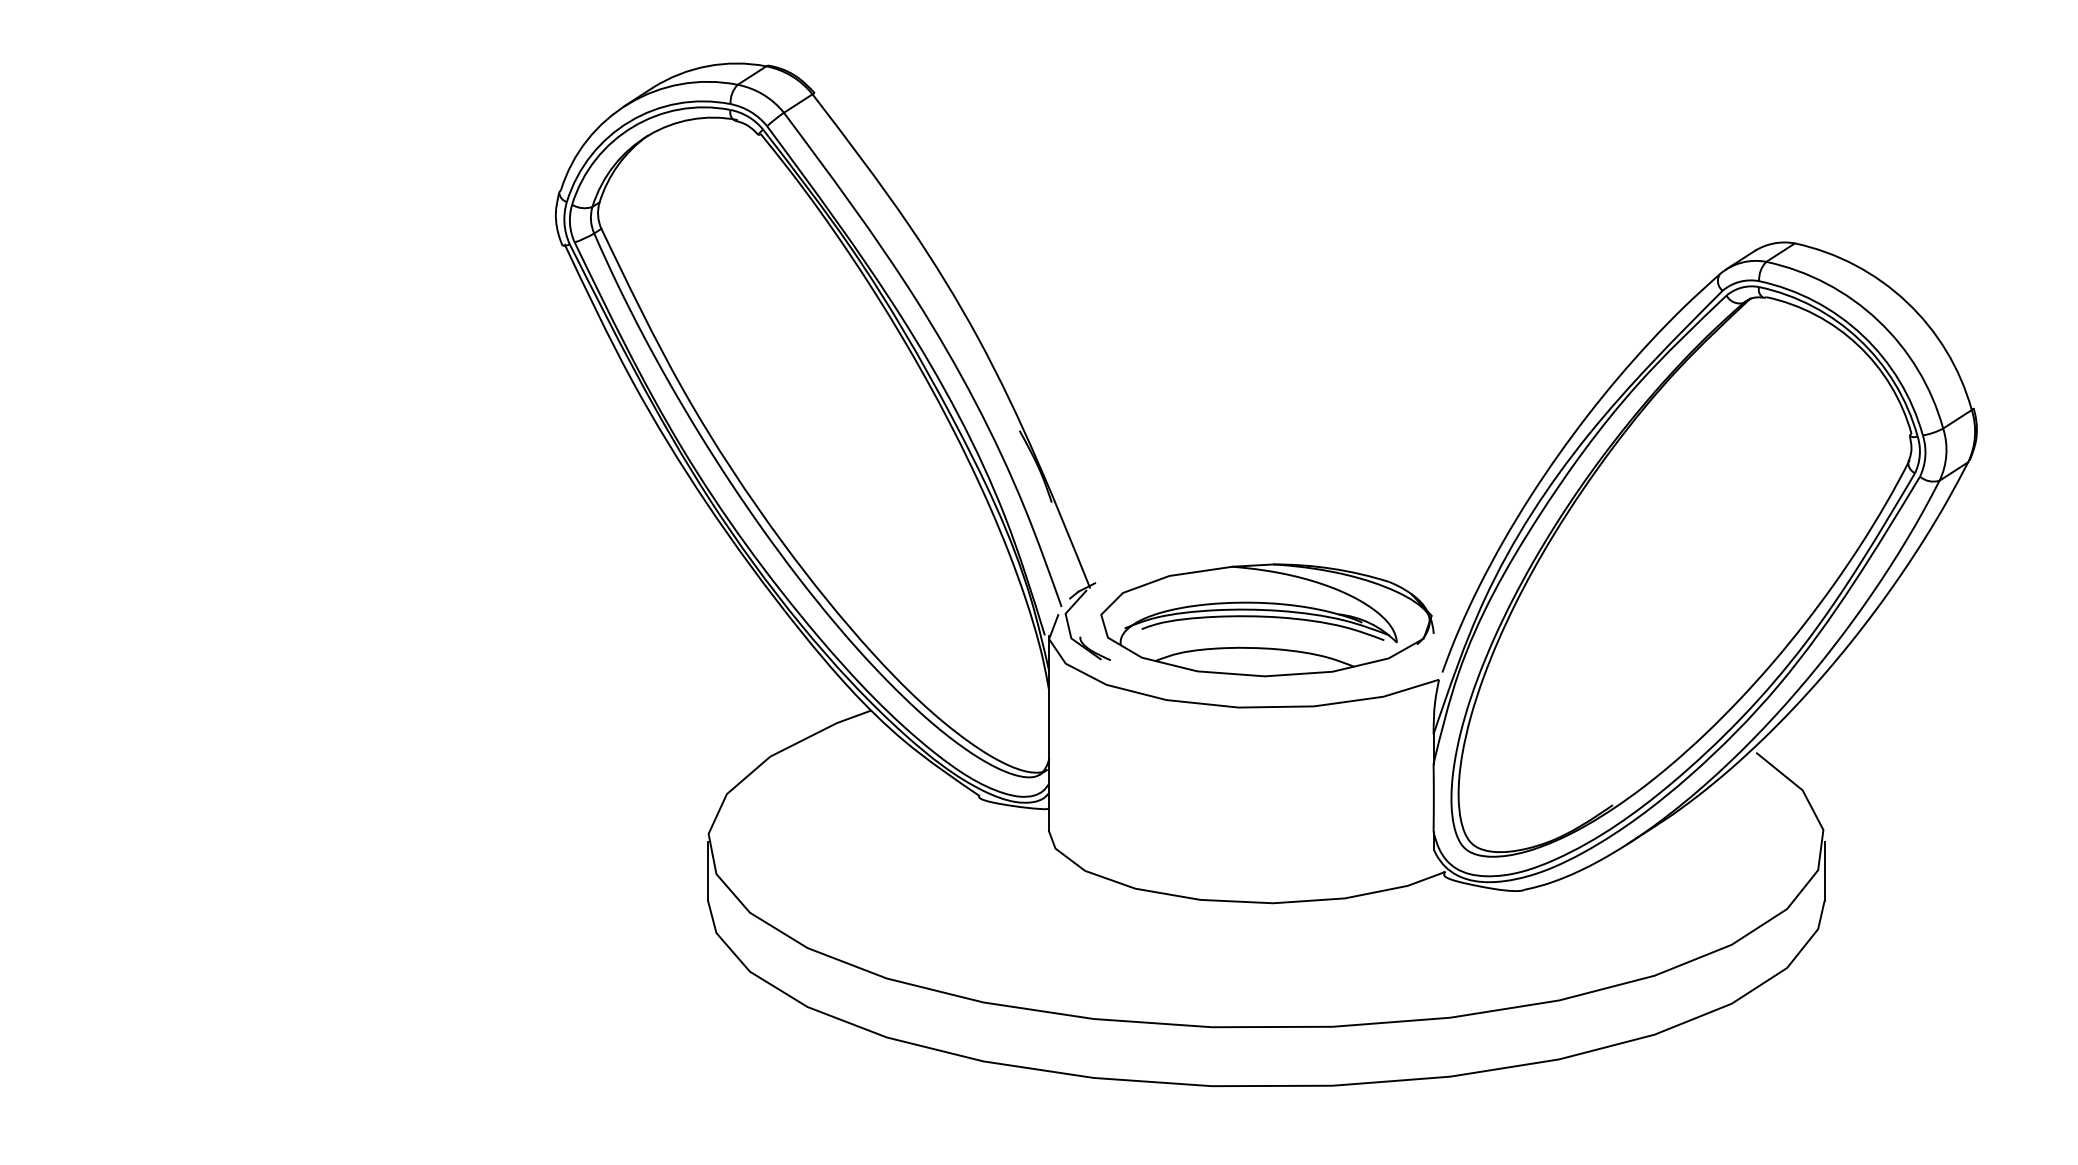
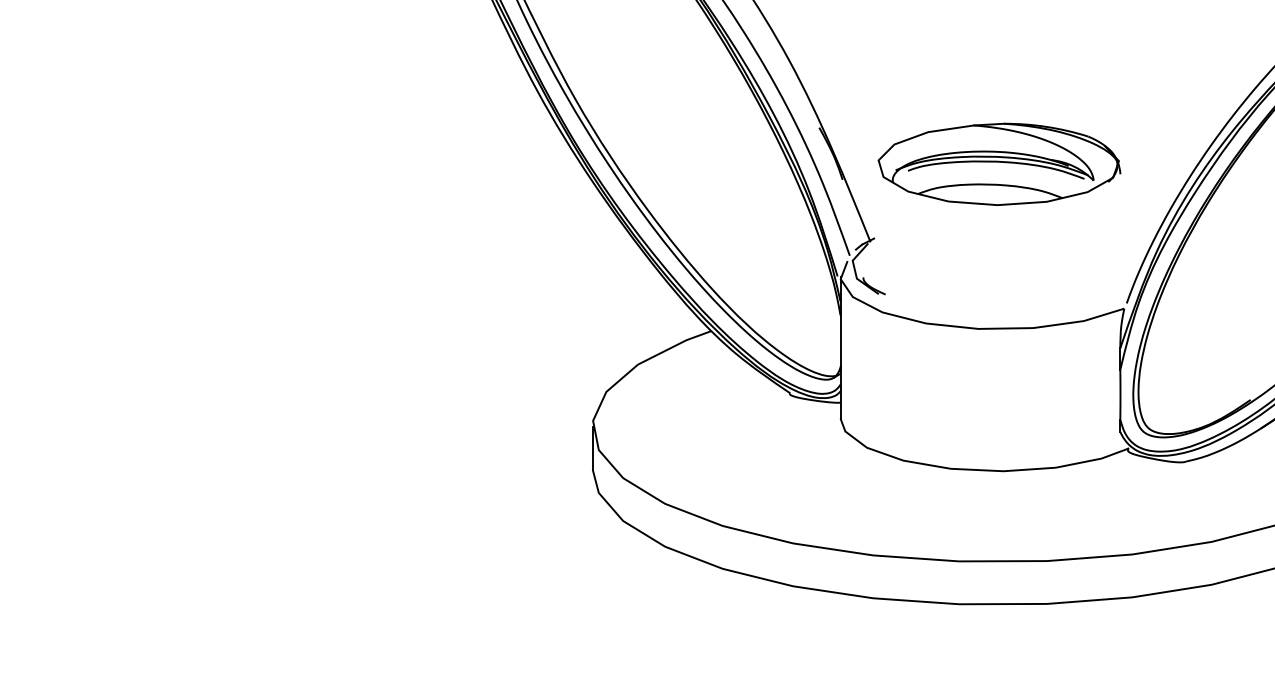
part: (1267, 620) -> (999, 164), moved

